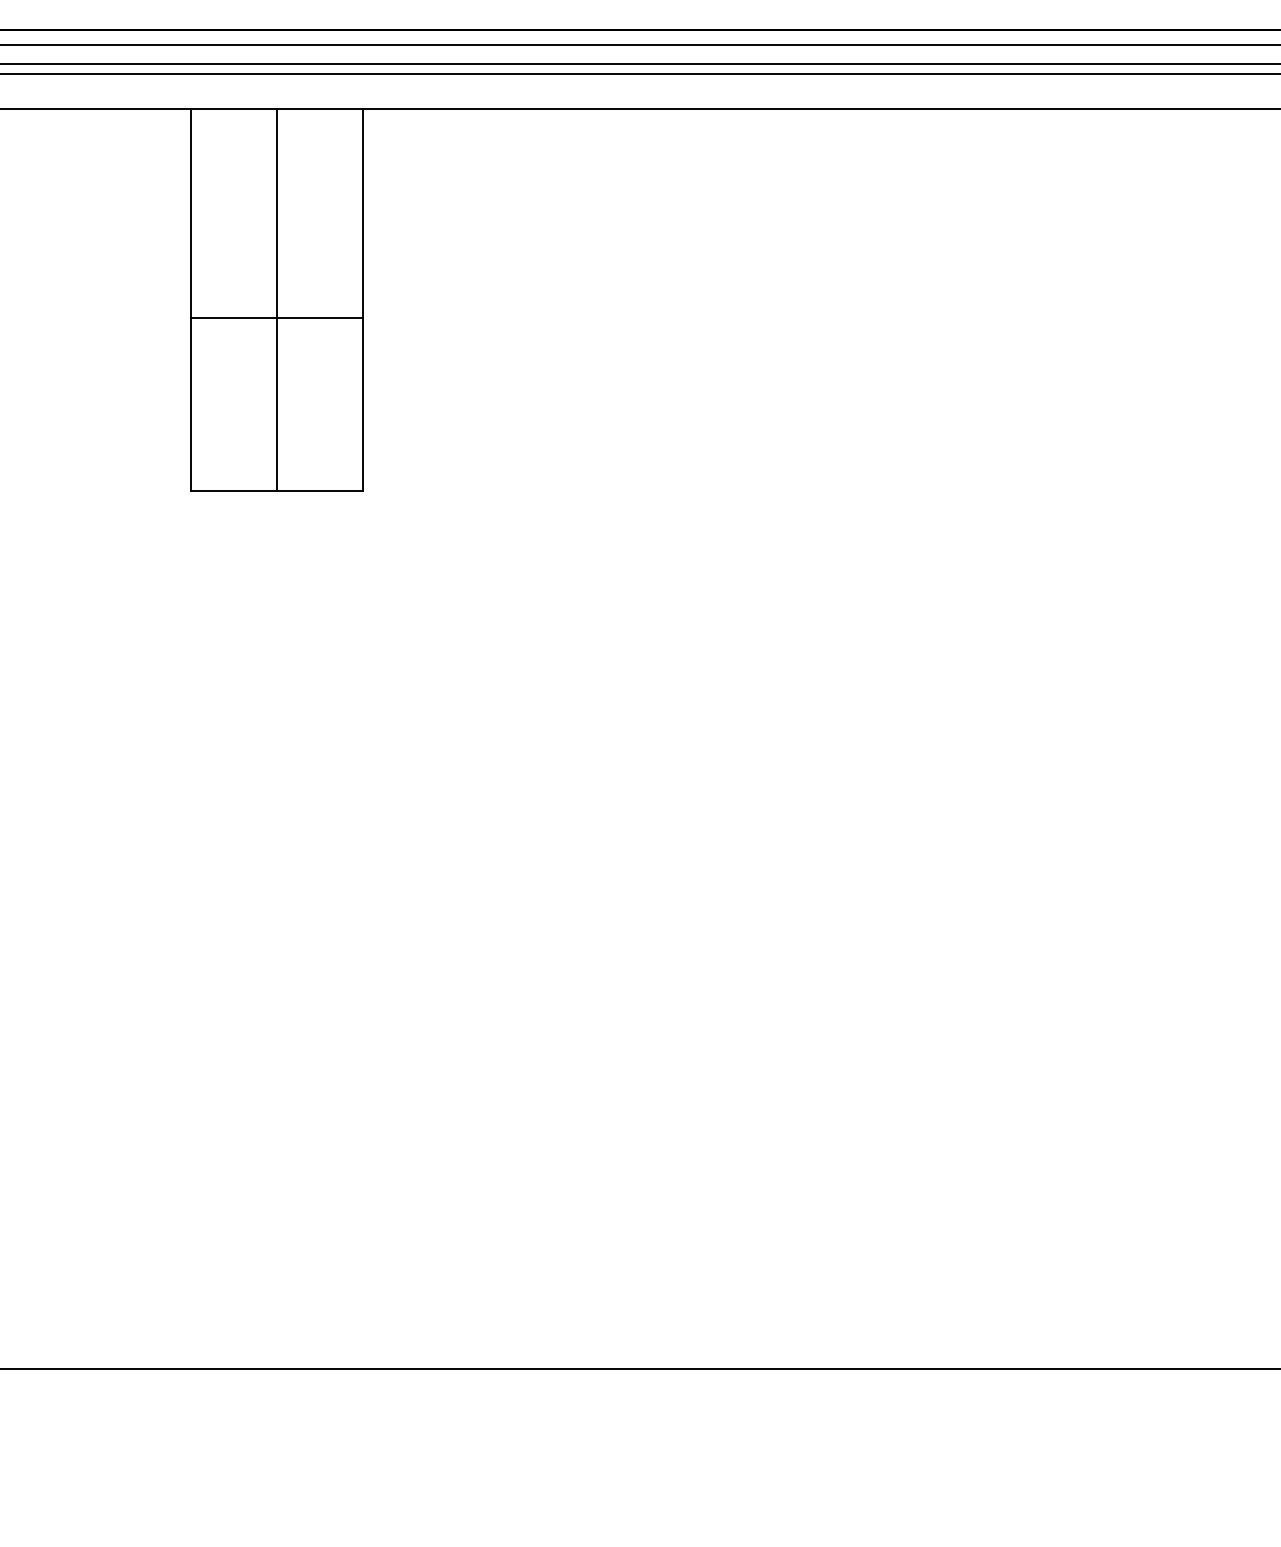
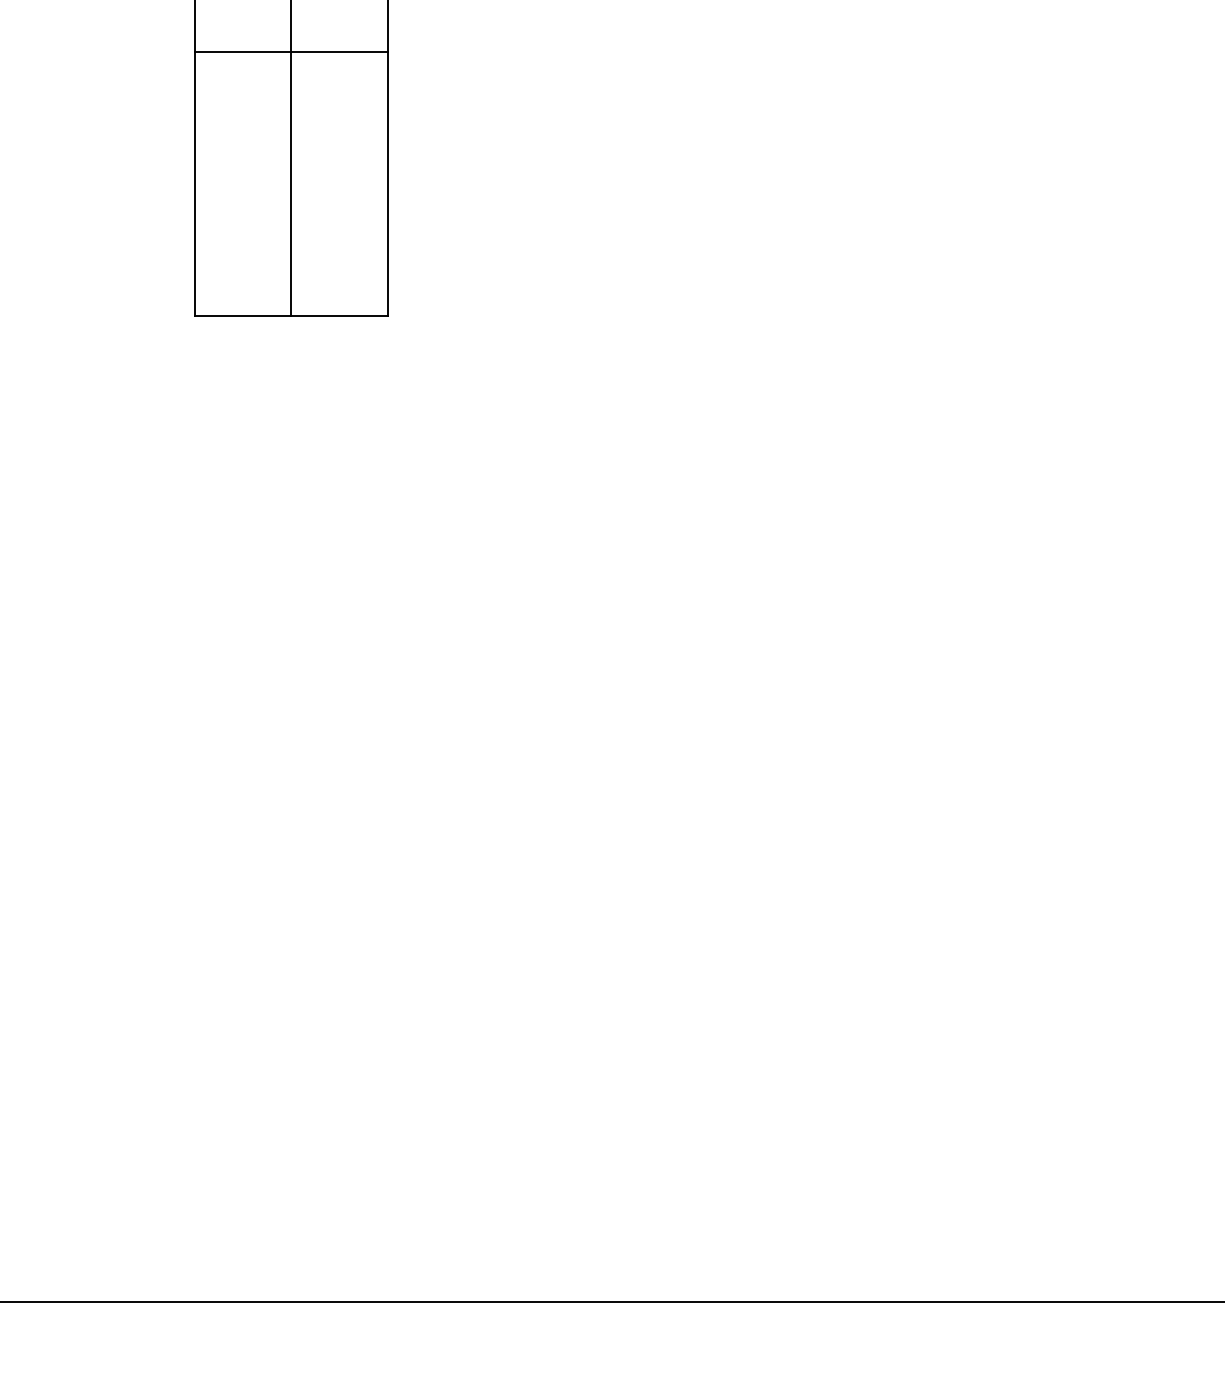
line: (276, 318) -> (291, 52), moved

